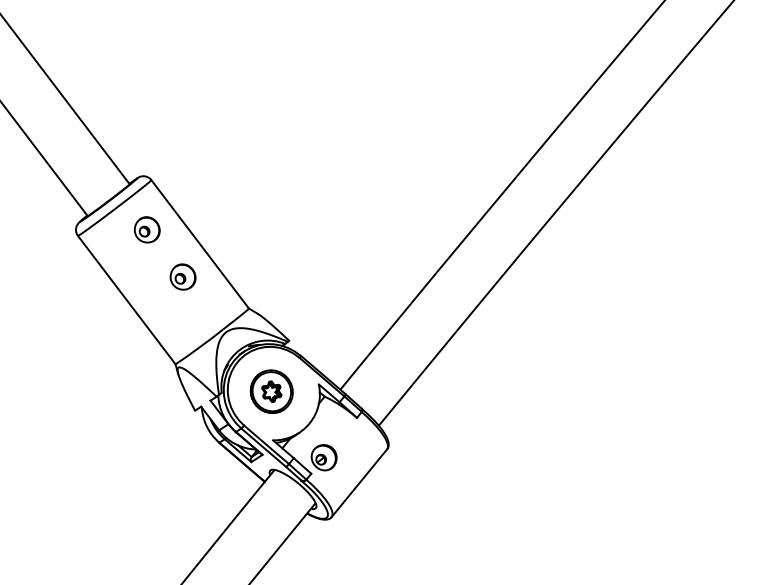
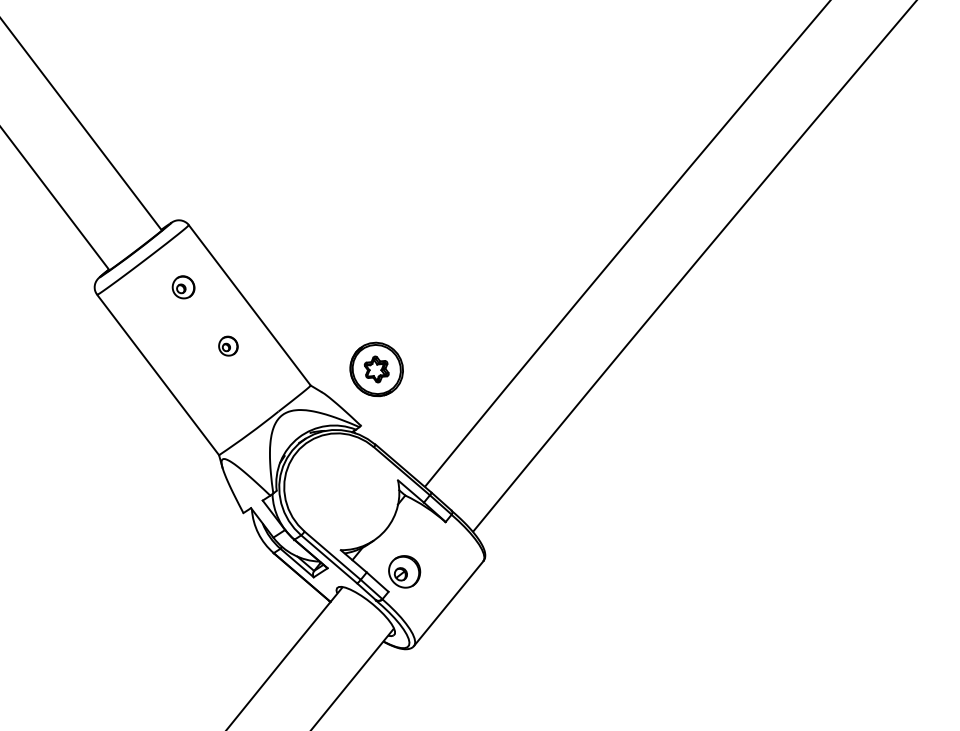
part: (146, 229) -> (182, 286), size x0.7
part: (182, 276) -> (227, 345), size x0.6
part: (271, 391) -> (376, 369), moved

